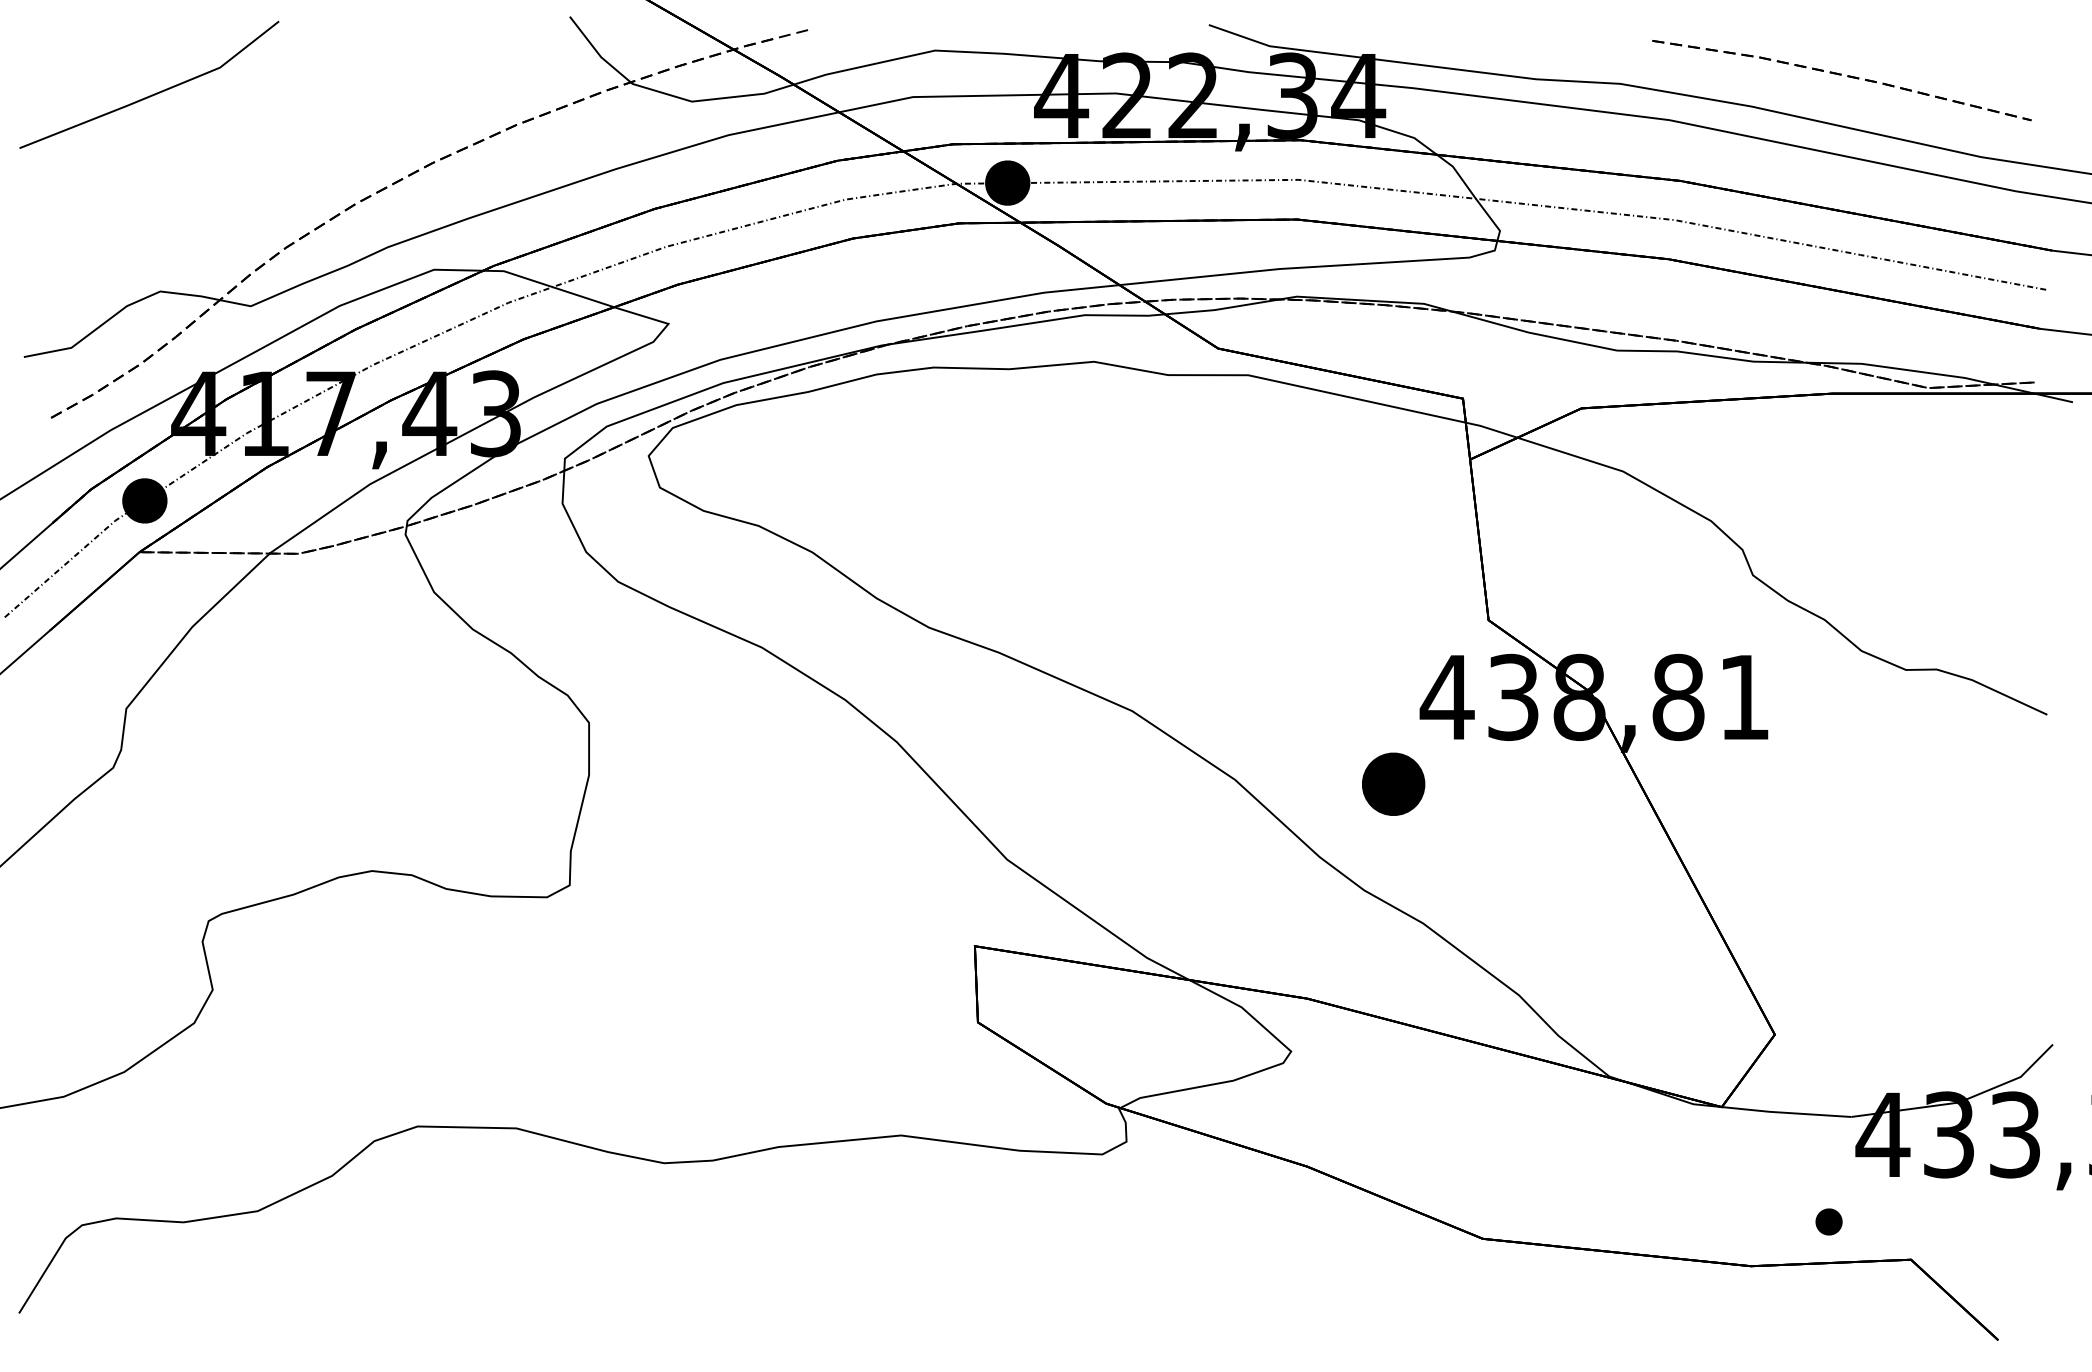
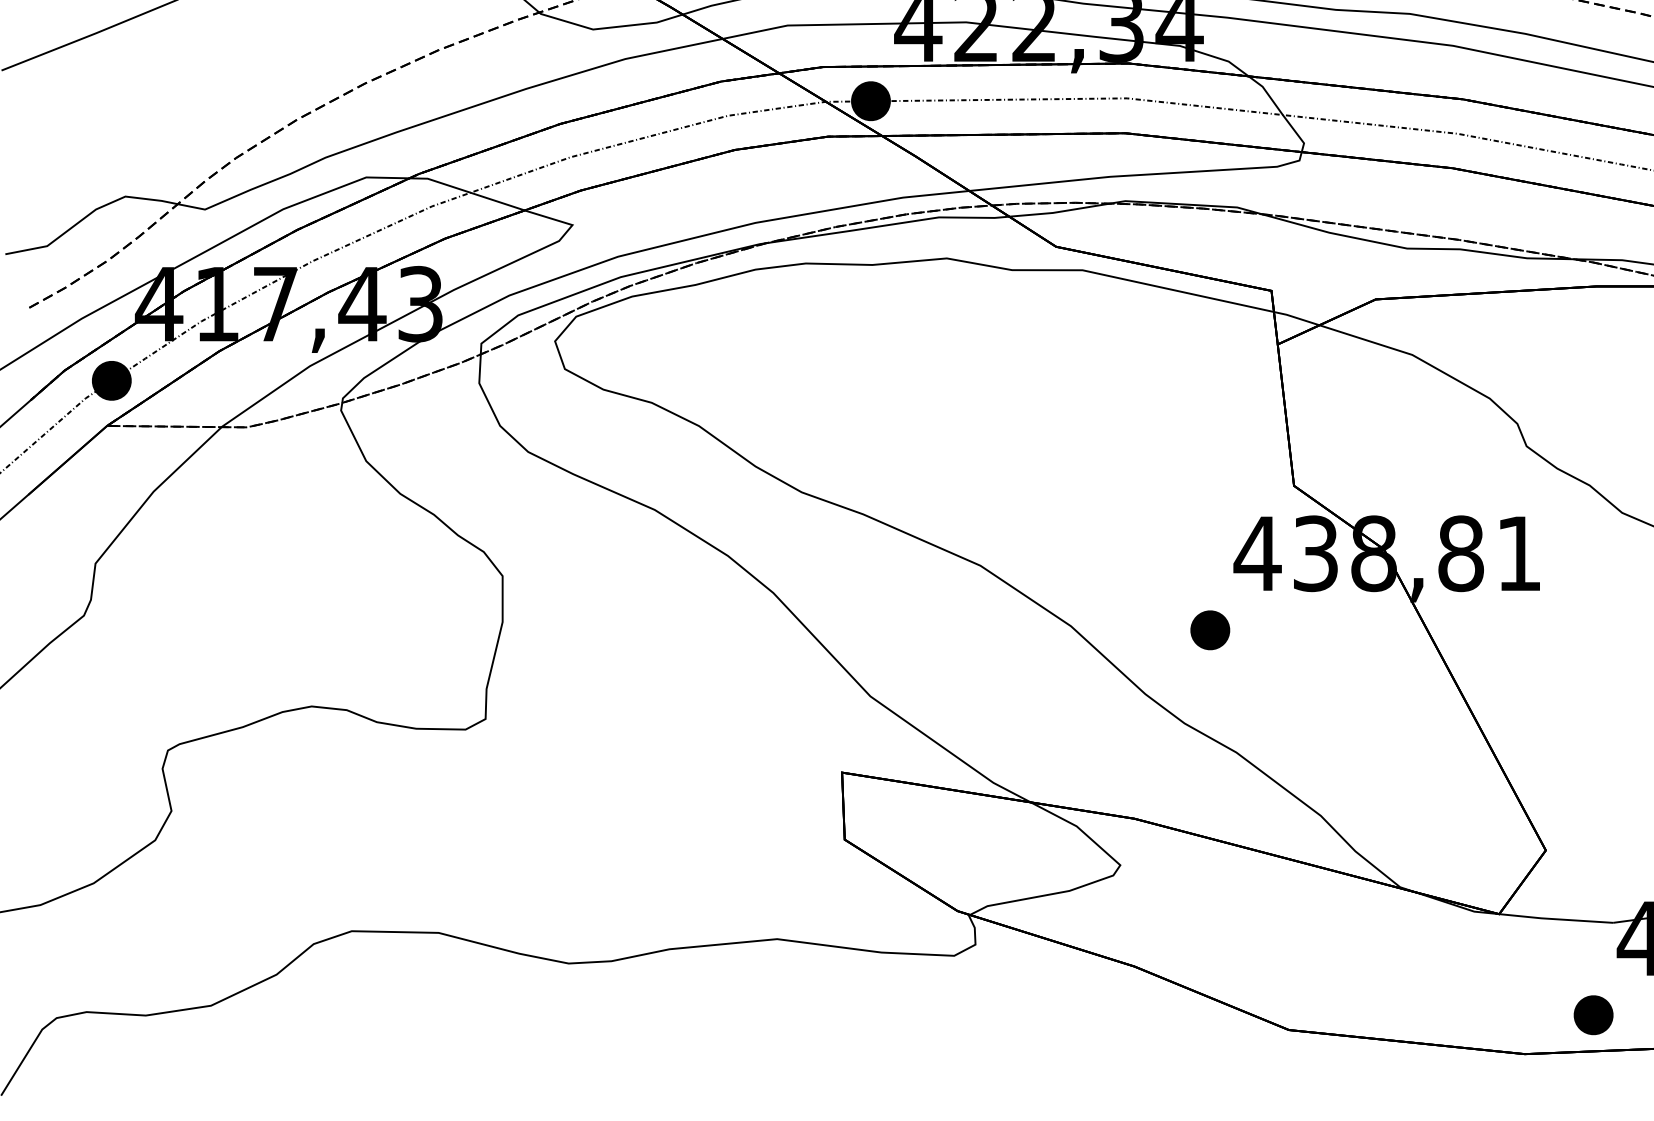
part: (1392, 784) -> (1209, 630), size x0.71
part: (1828, 1221) -> (1593, 1014), size x1.67

